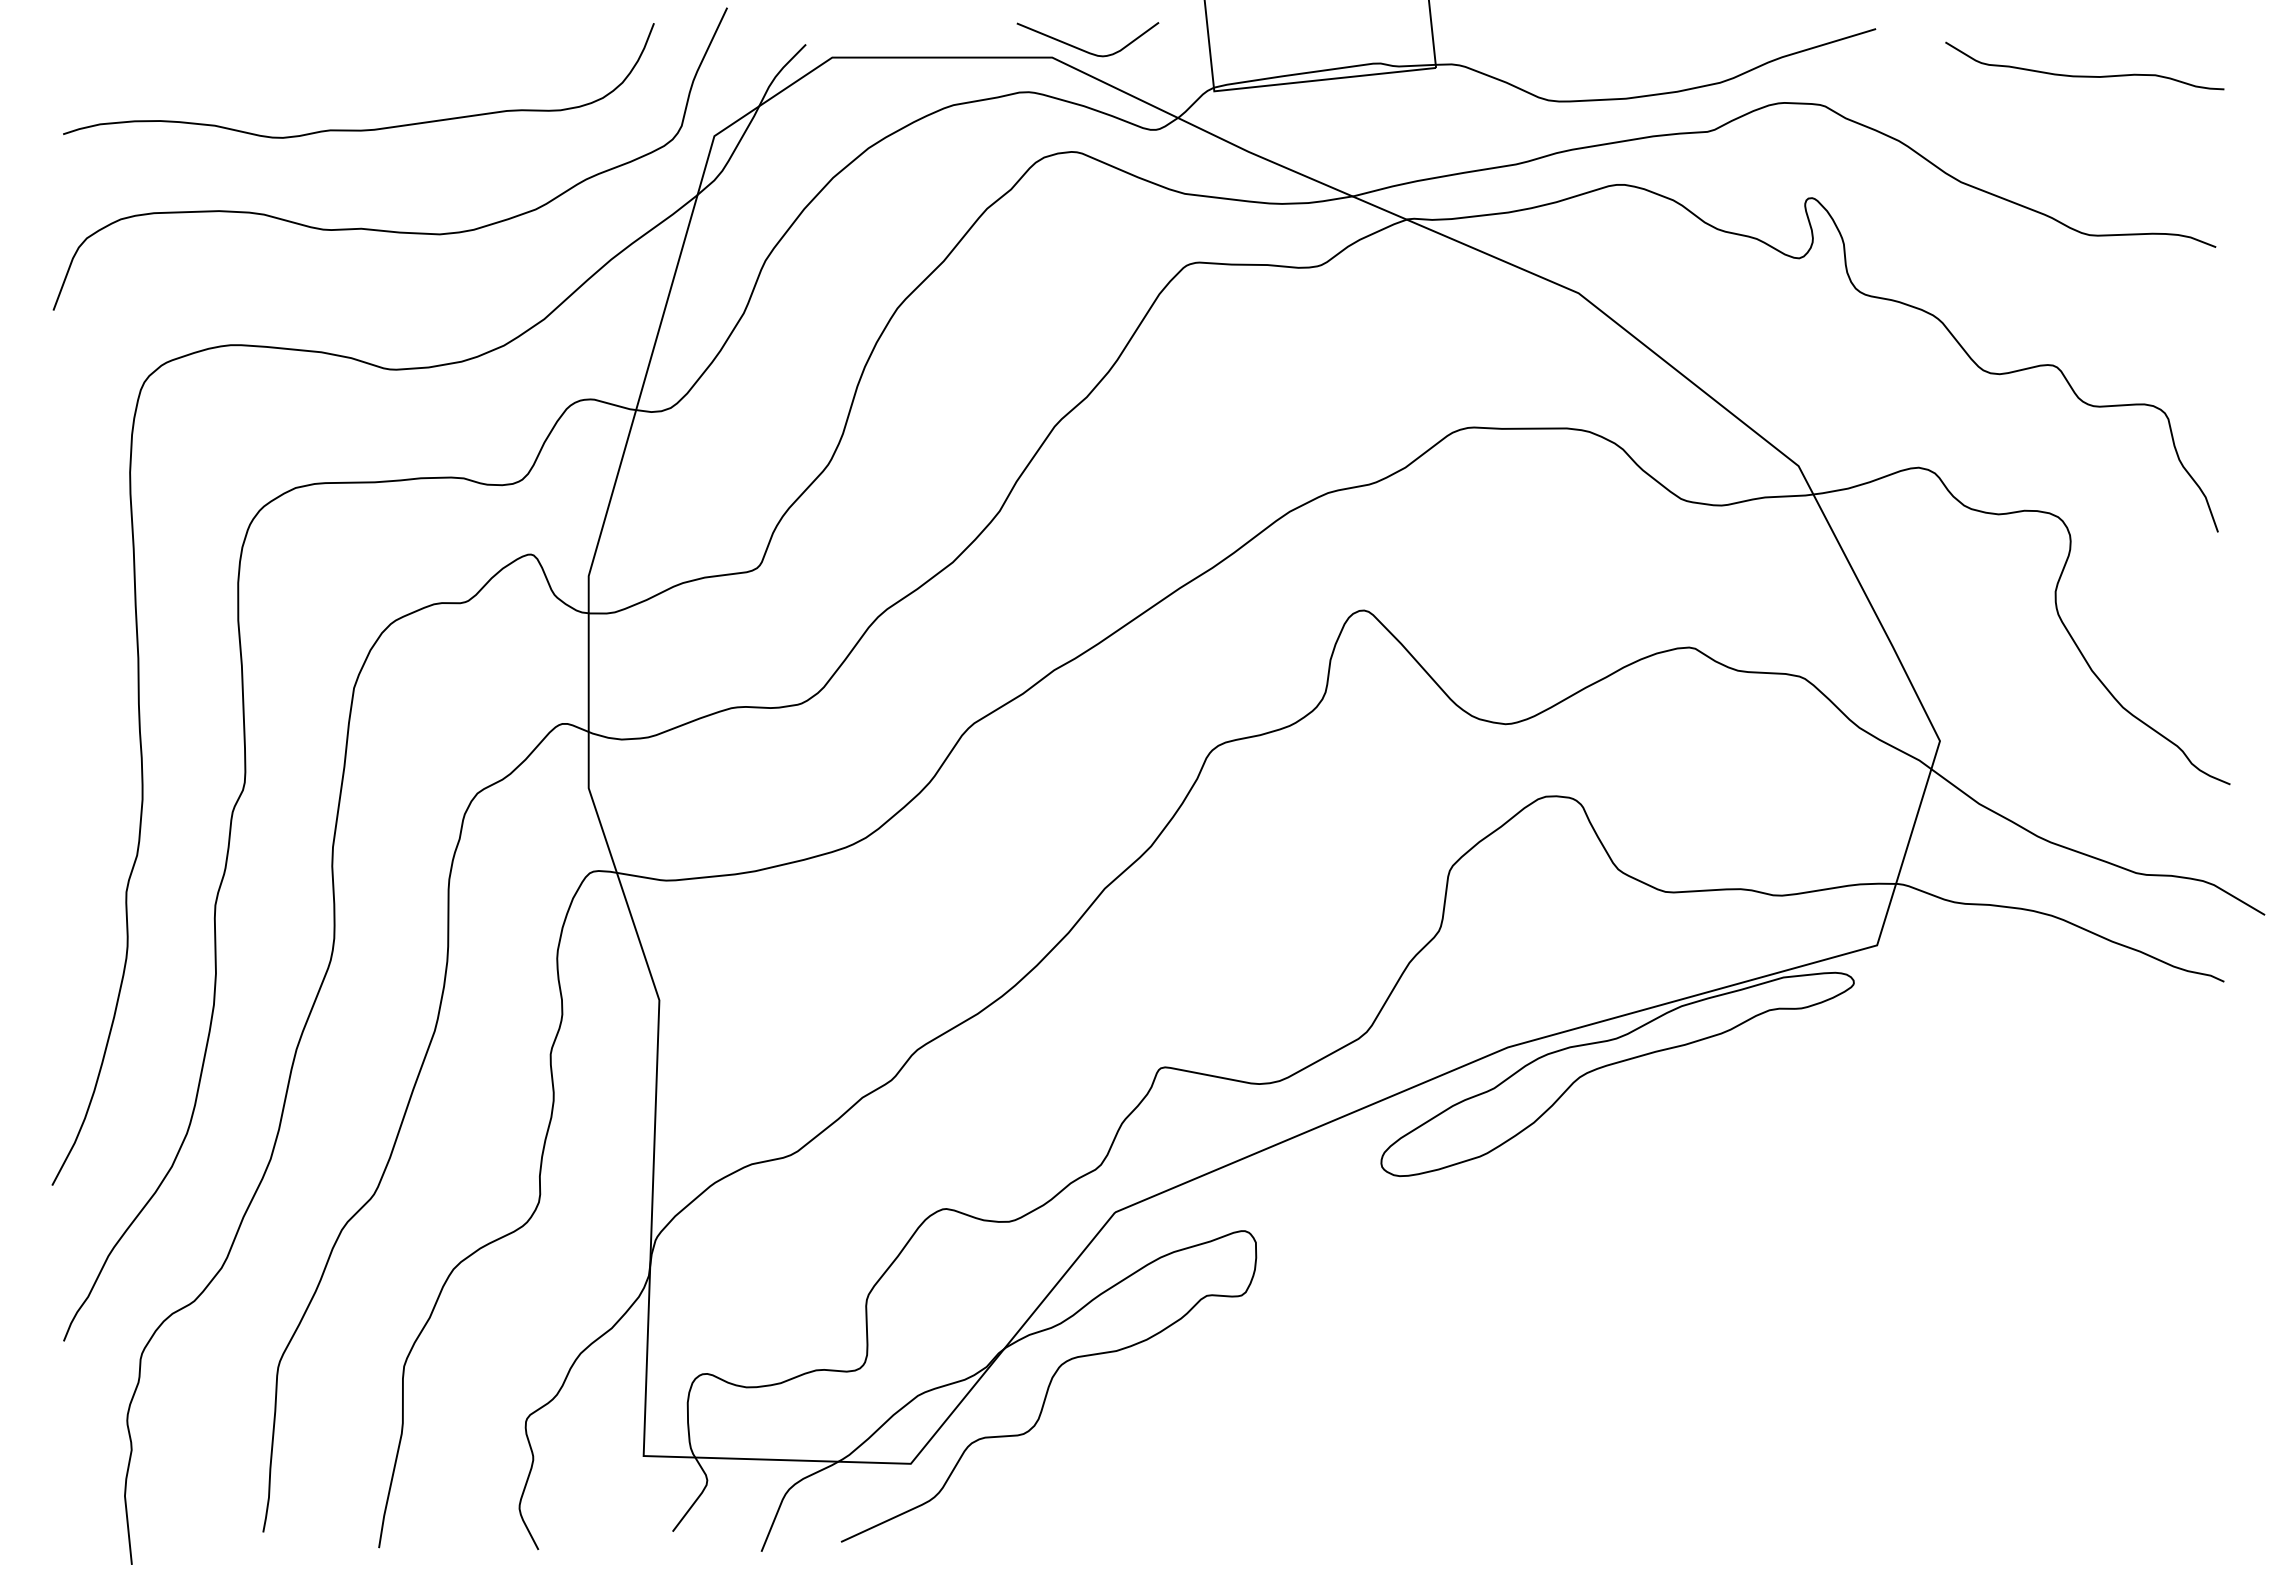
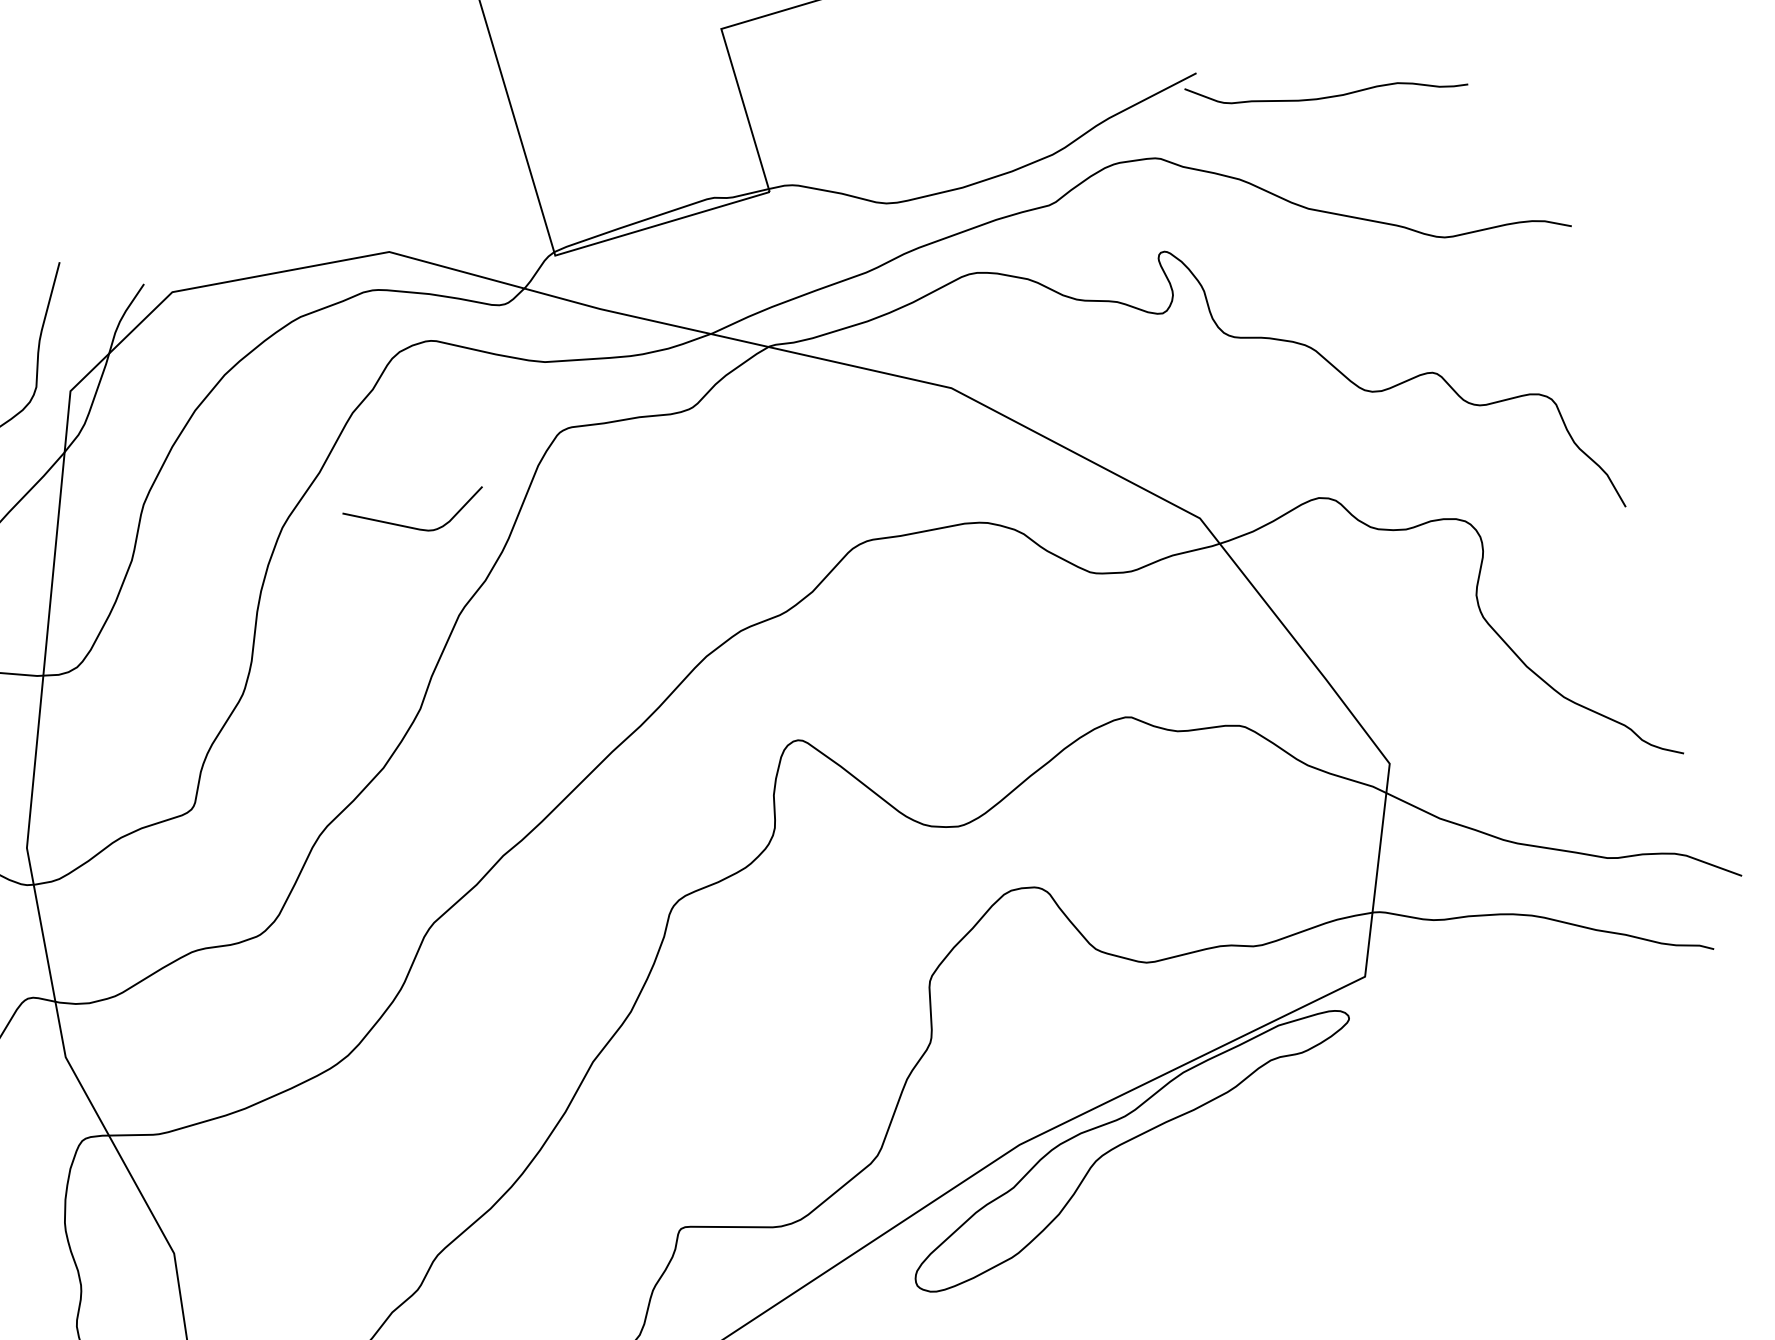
curve: (1083, 49) -> (412, 526), moved
curve: (2084, 75) -> (1327, 96), moved

